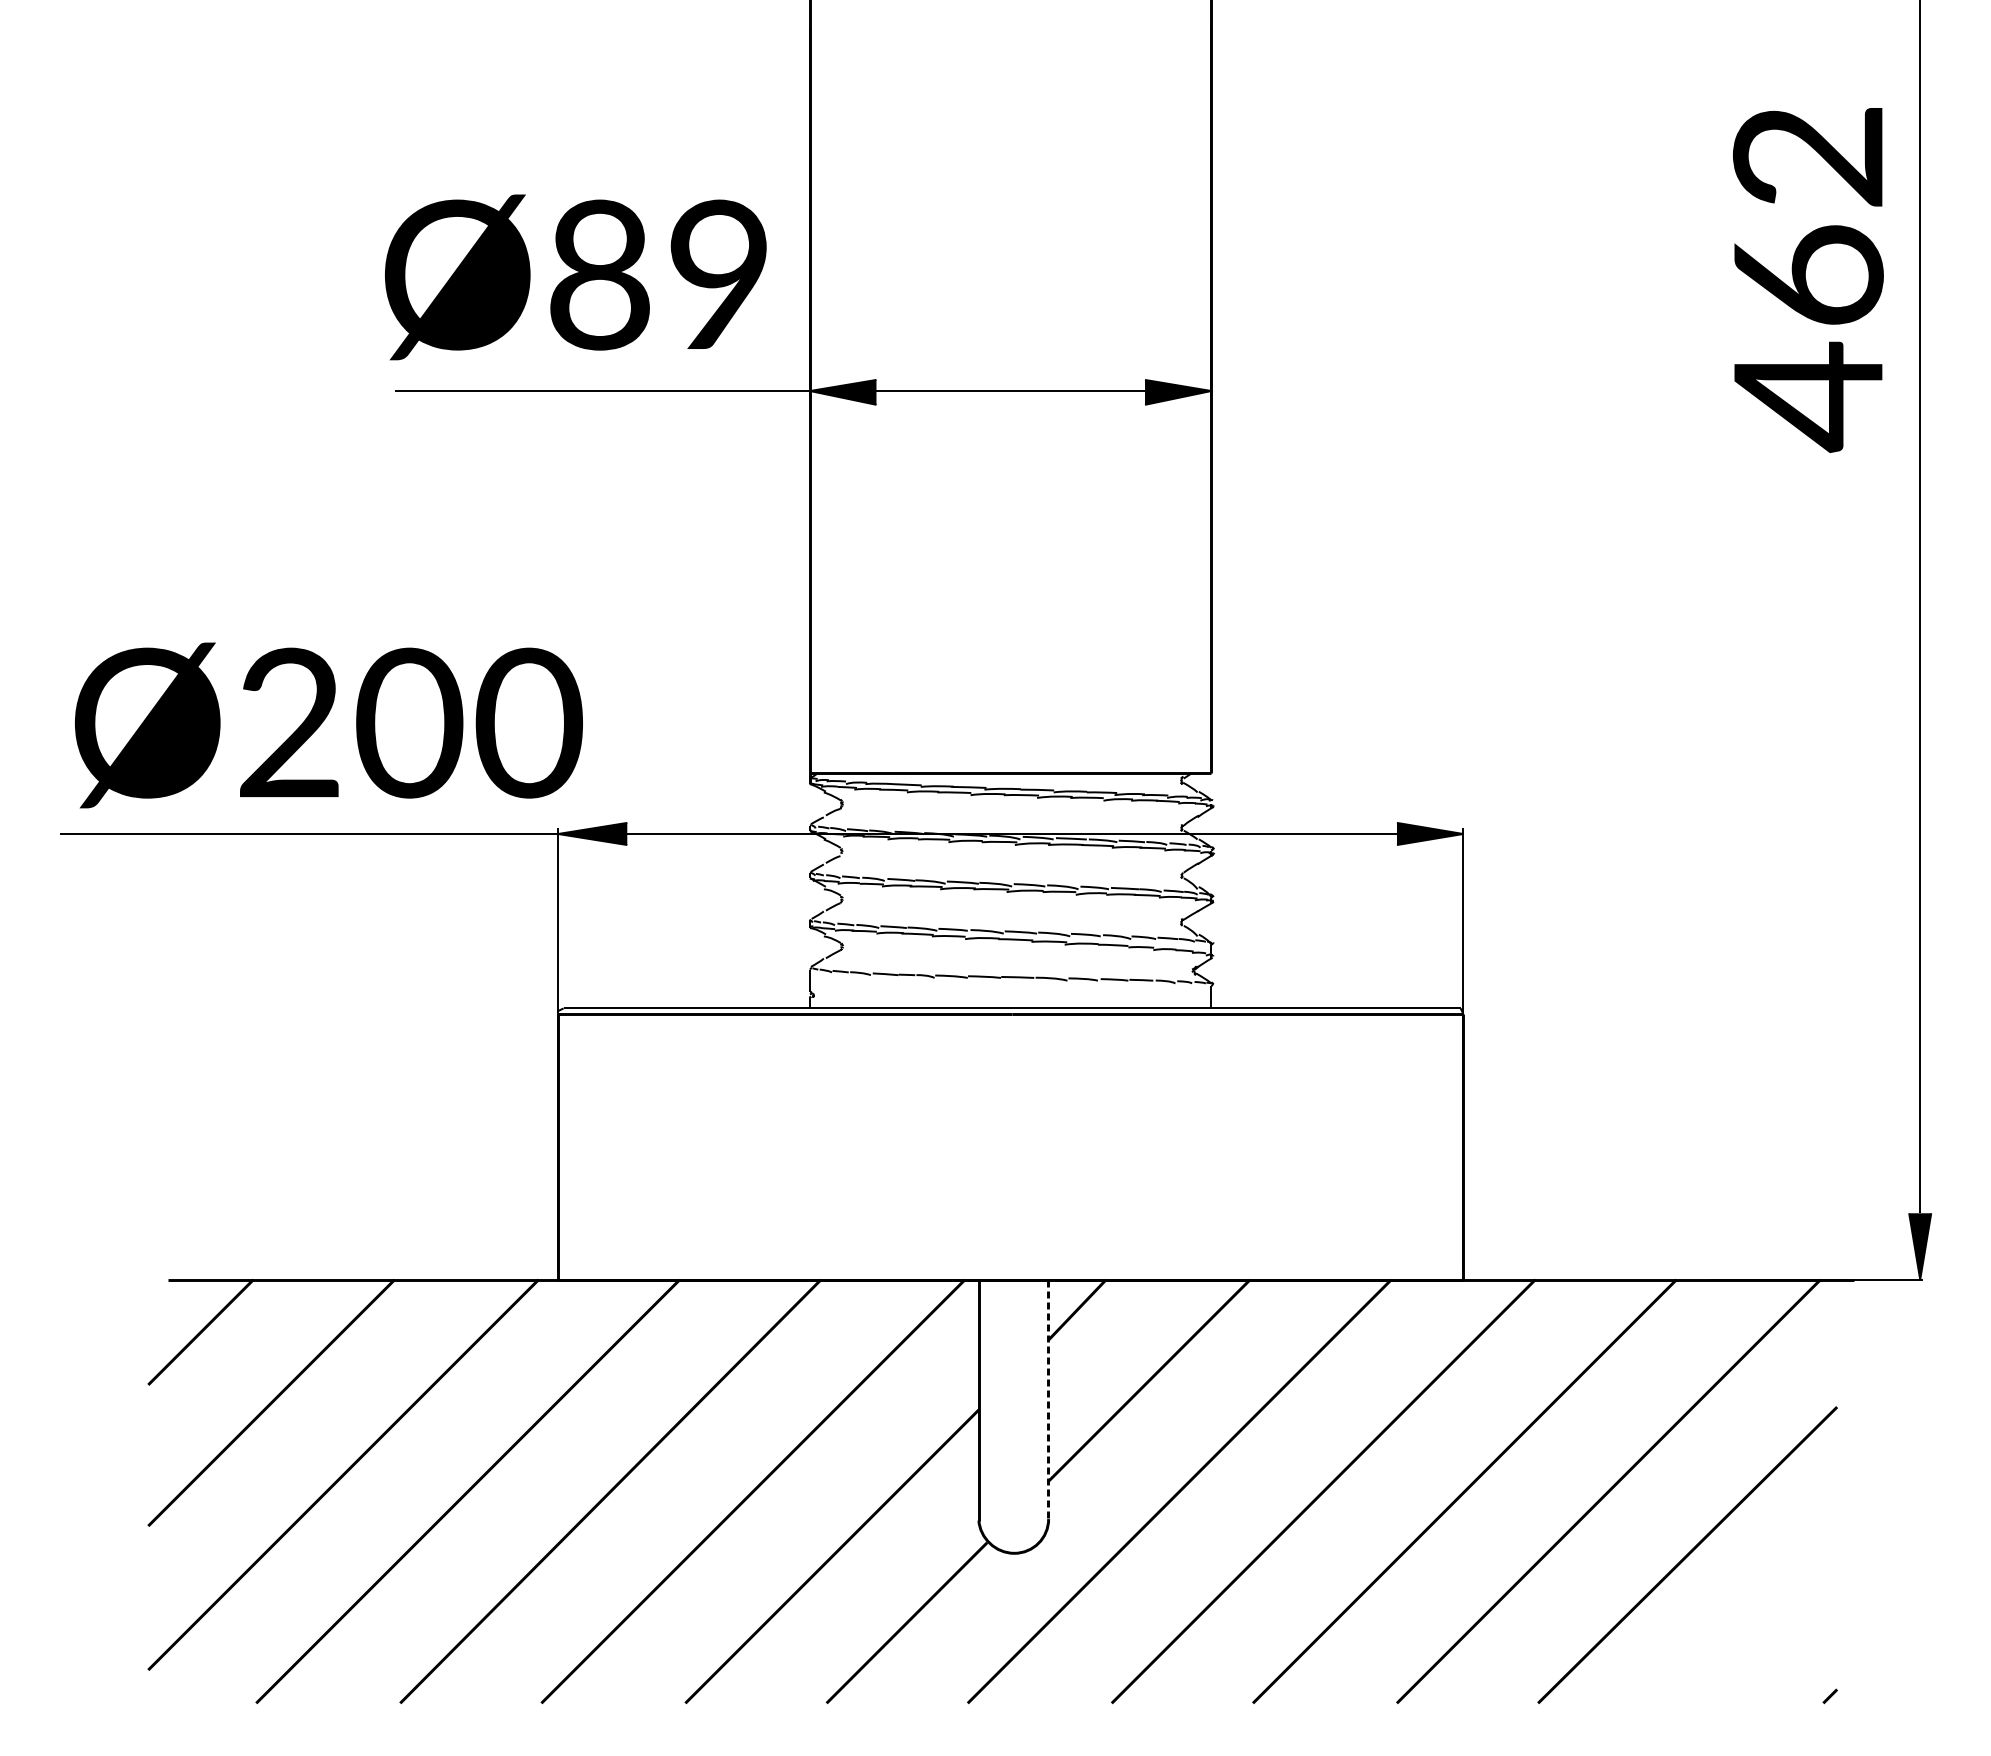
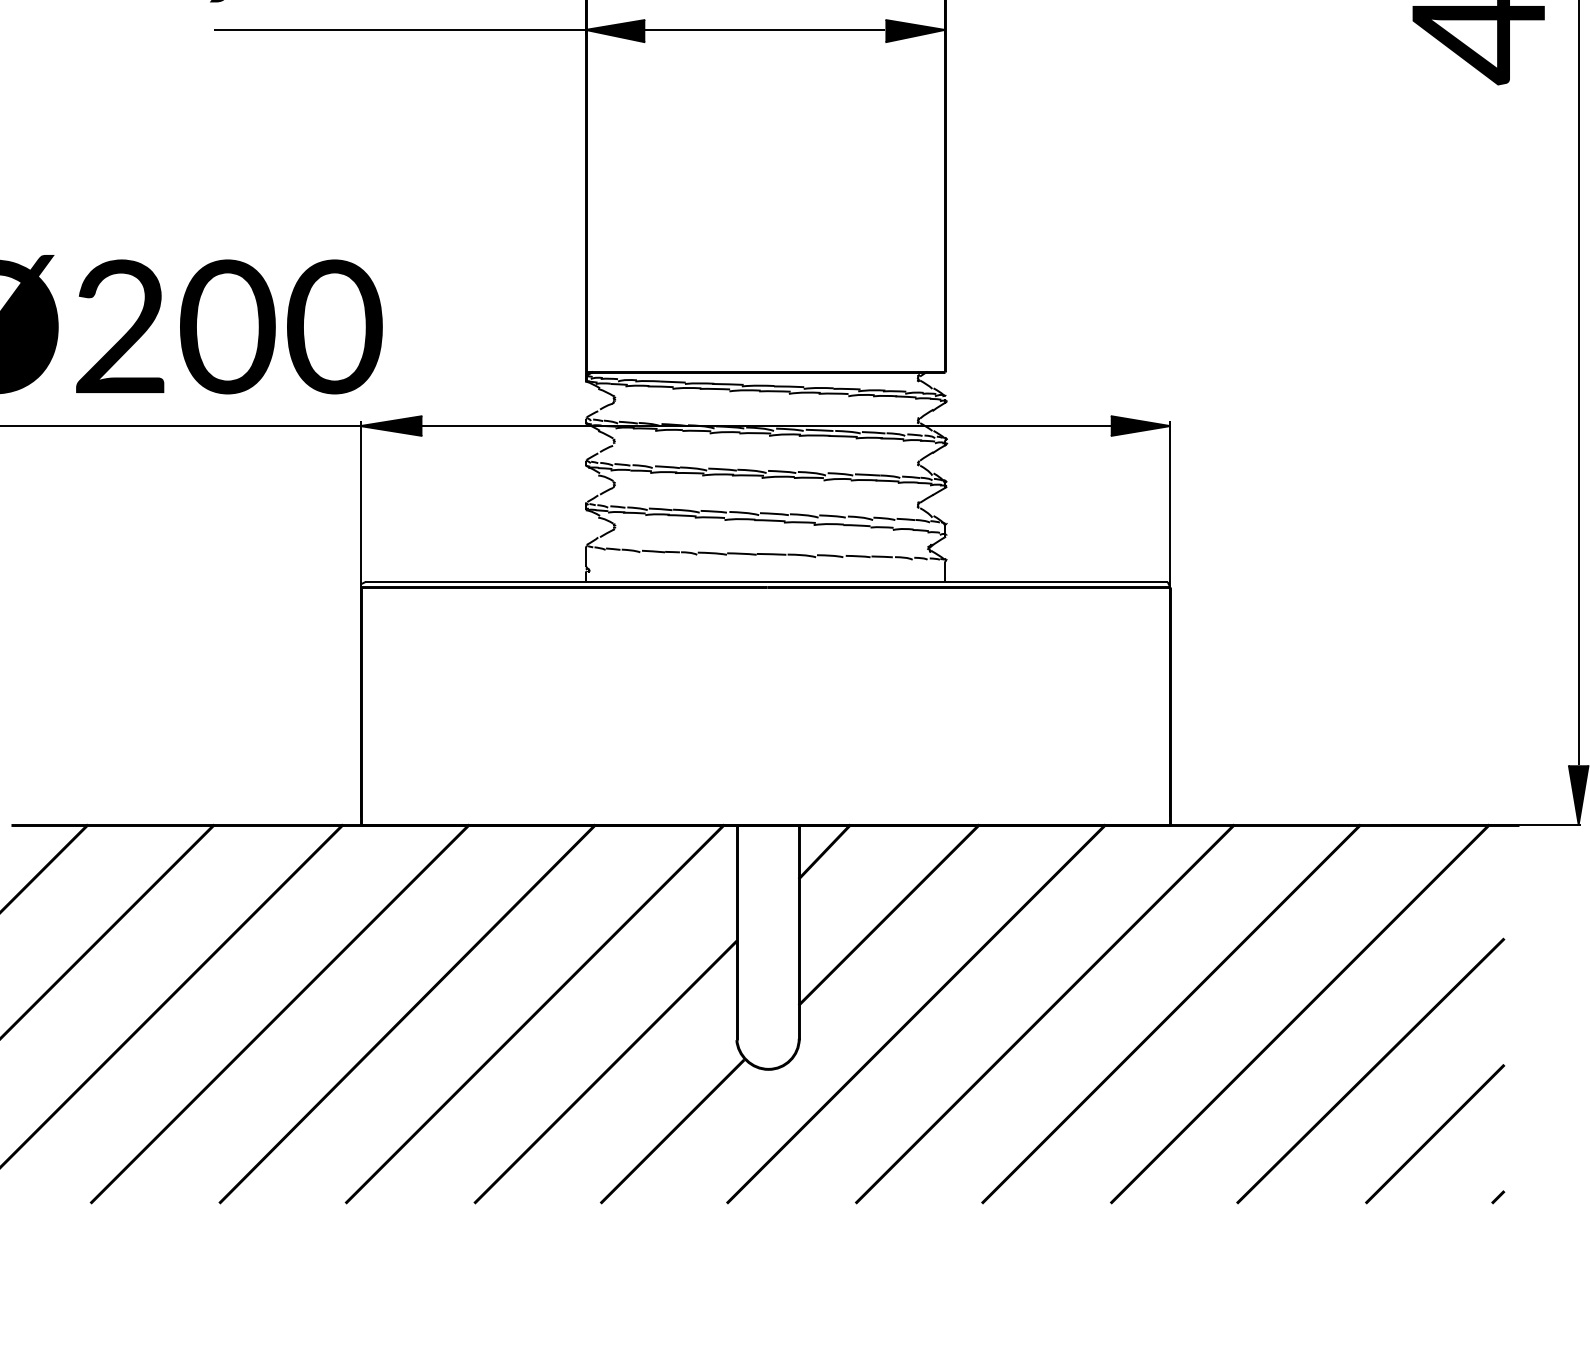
line: (1048, 1400) -> (799, 932), dashed -> solid
line: (1759, 1625) -> (1434, 1133), added

